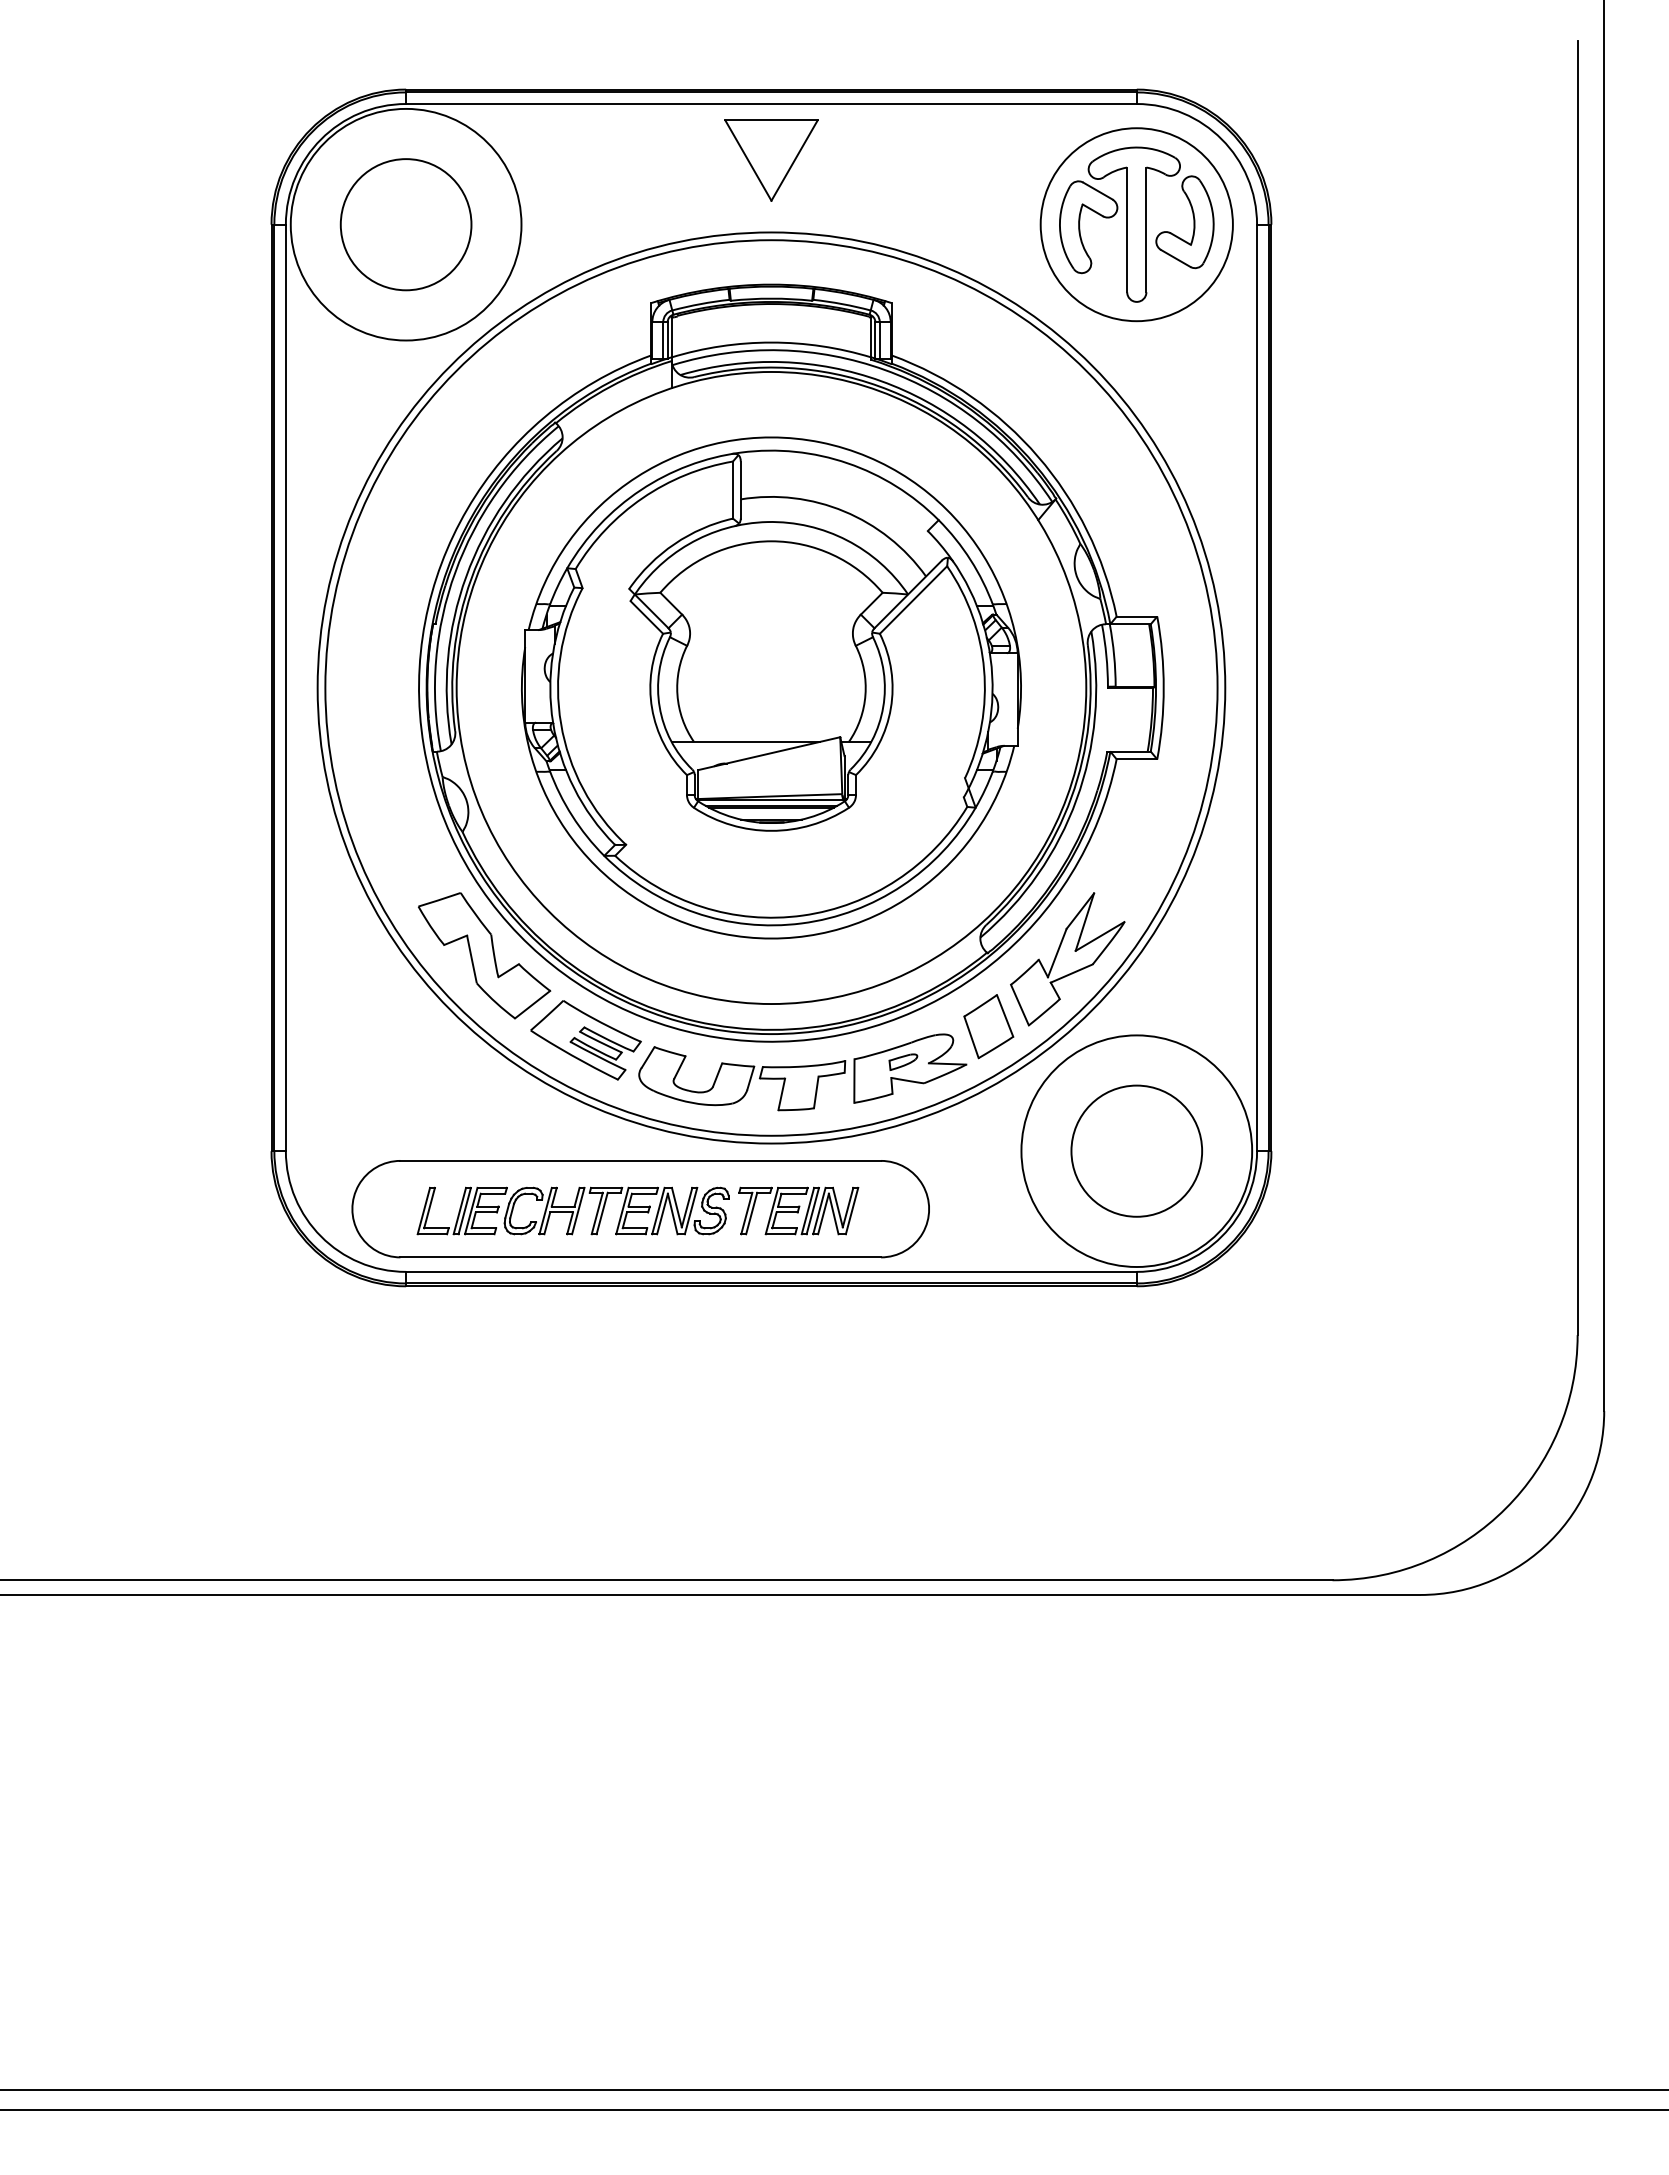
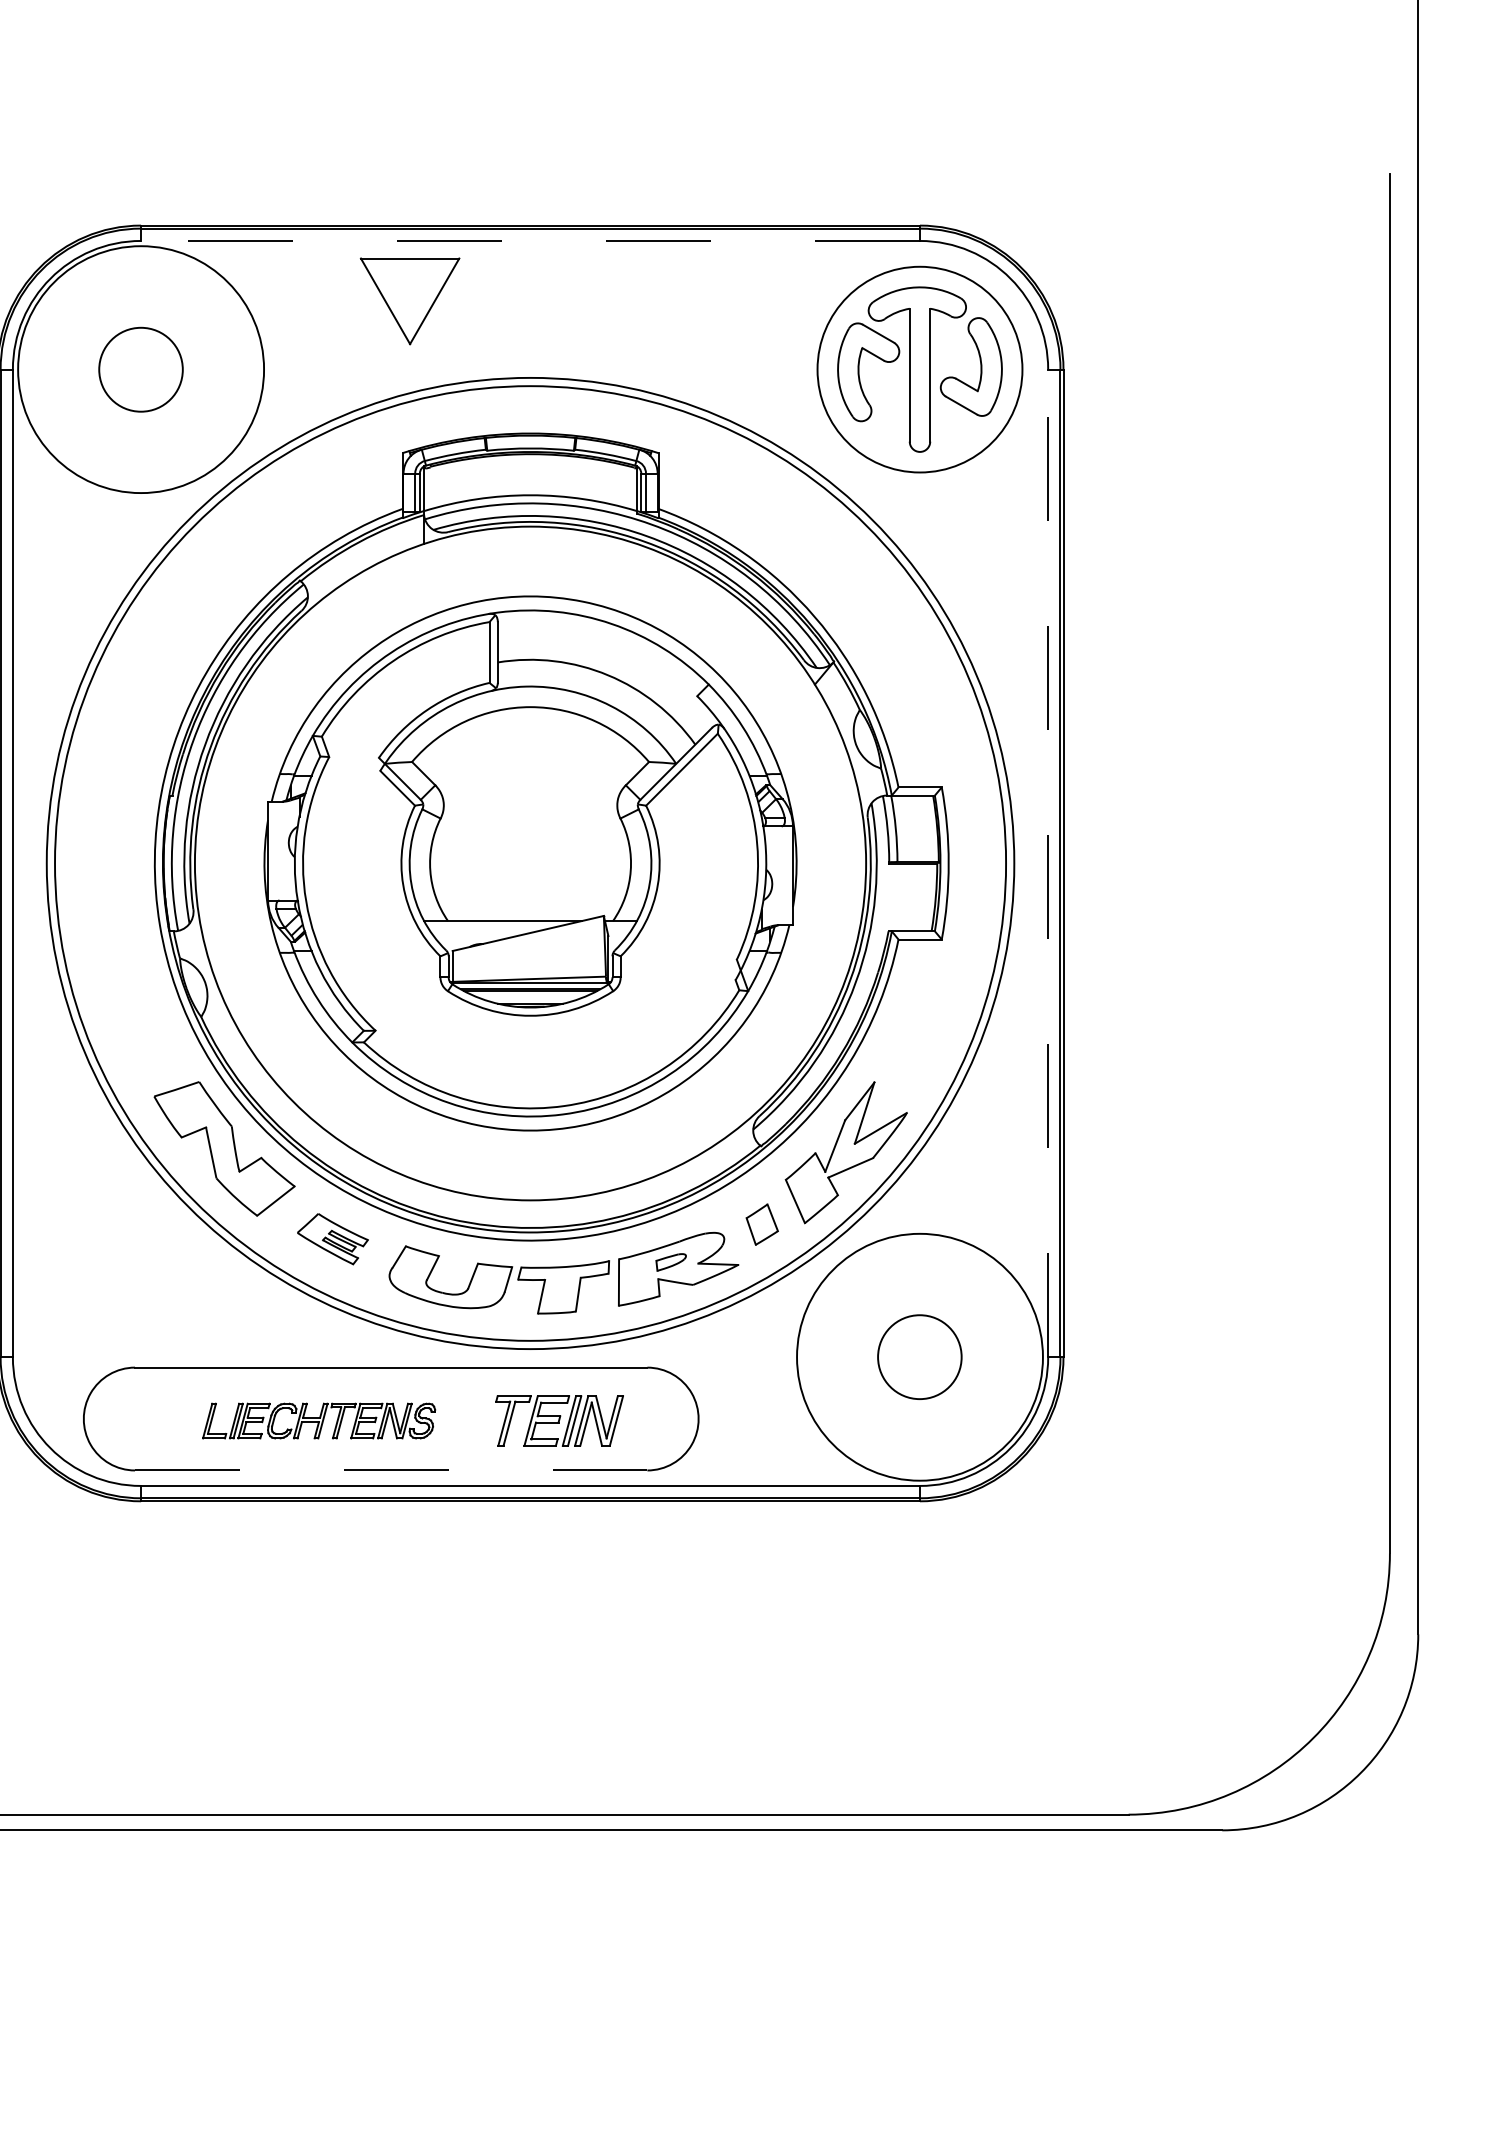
line: (770, 104) -> (529, 241), solid -> dashed
part: (771, 160) -> (410, 301), moved
part: (405, 224) -> (140, 369), size x0.6
line: (1257, 687) -> (1048, 862), solid -> dashed
part: (988, 1026) -> (761, 1224), size x0.6
part: (585, 1040) -> (332, 1239), size x0.6
part: (1136, 1150) -> (919, 1356), size x0.6
part: (572, 1210) -> (318, 1420), size x0.7
line: (641, 1257) -> (391, 1470), solid -> dashed

